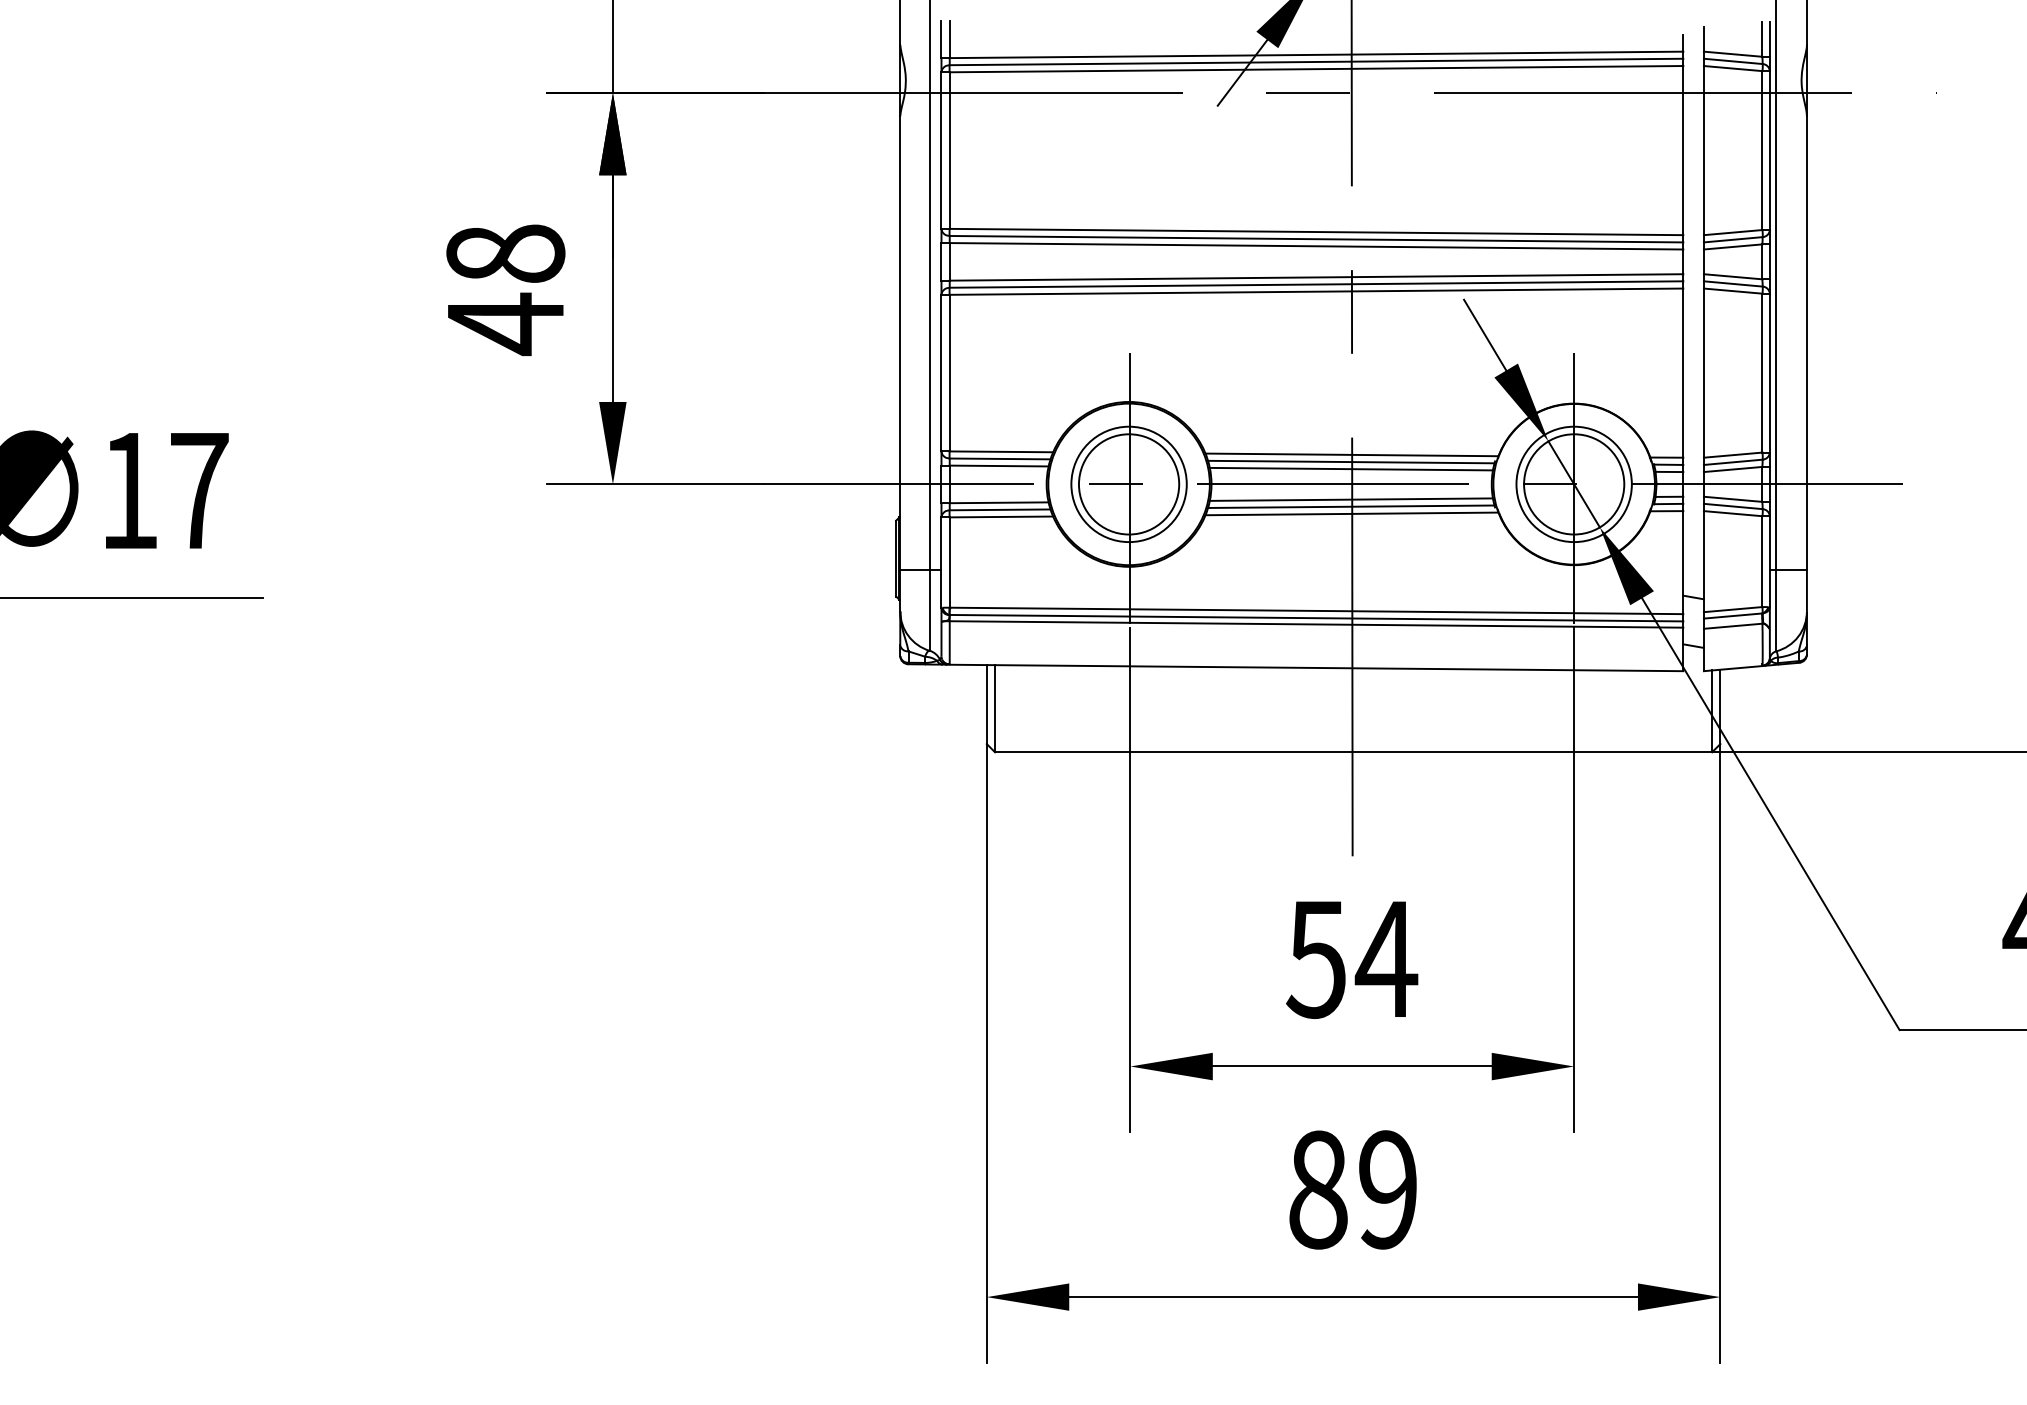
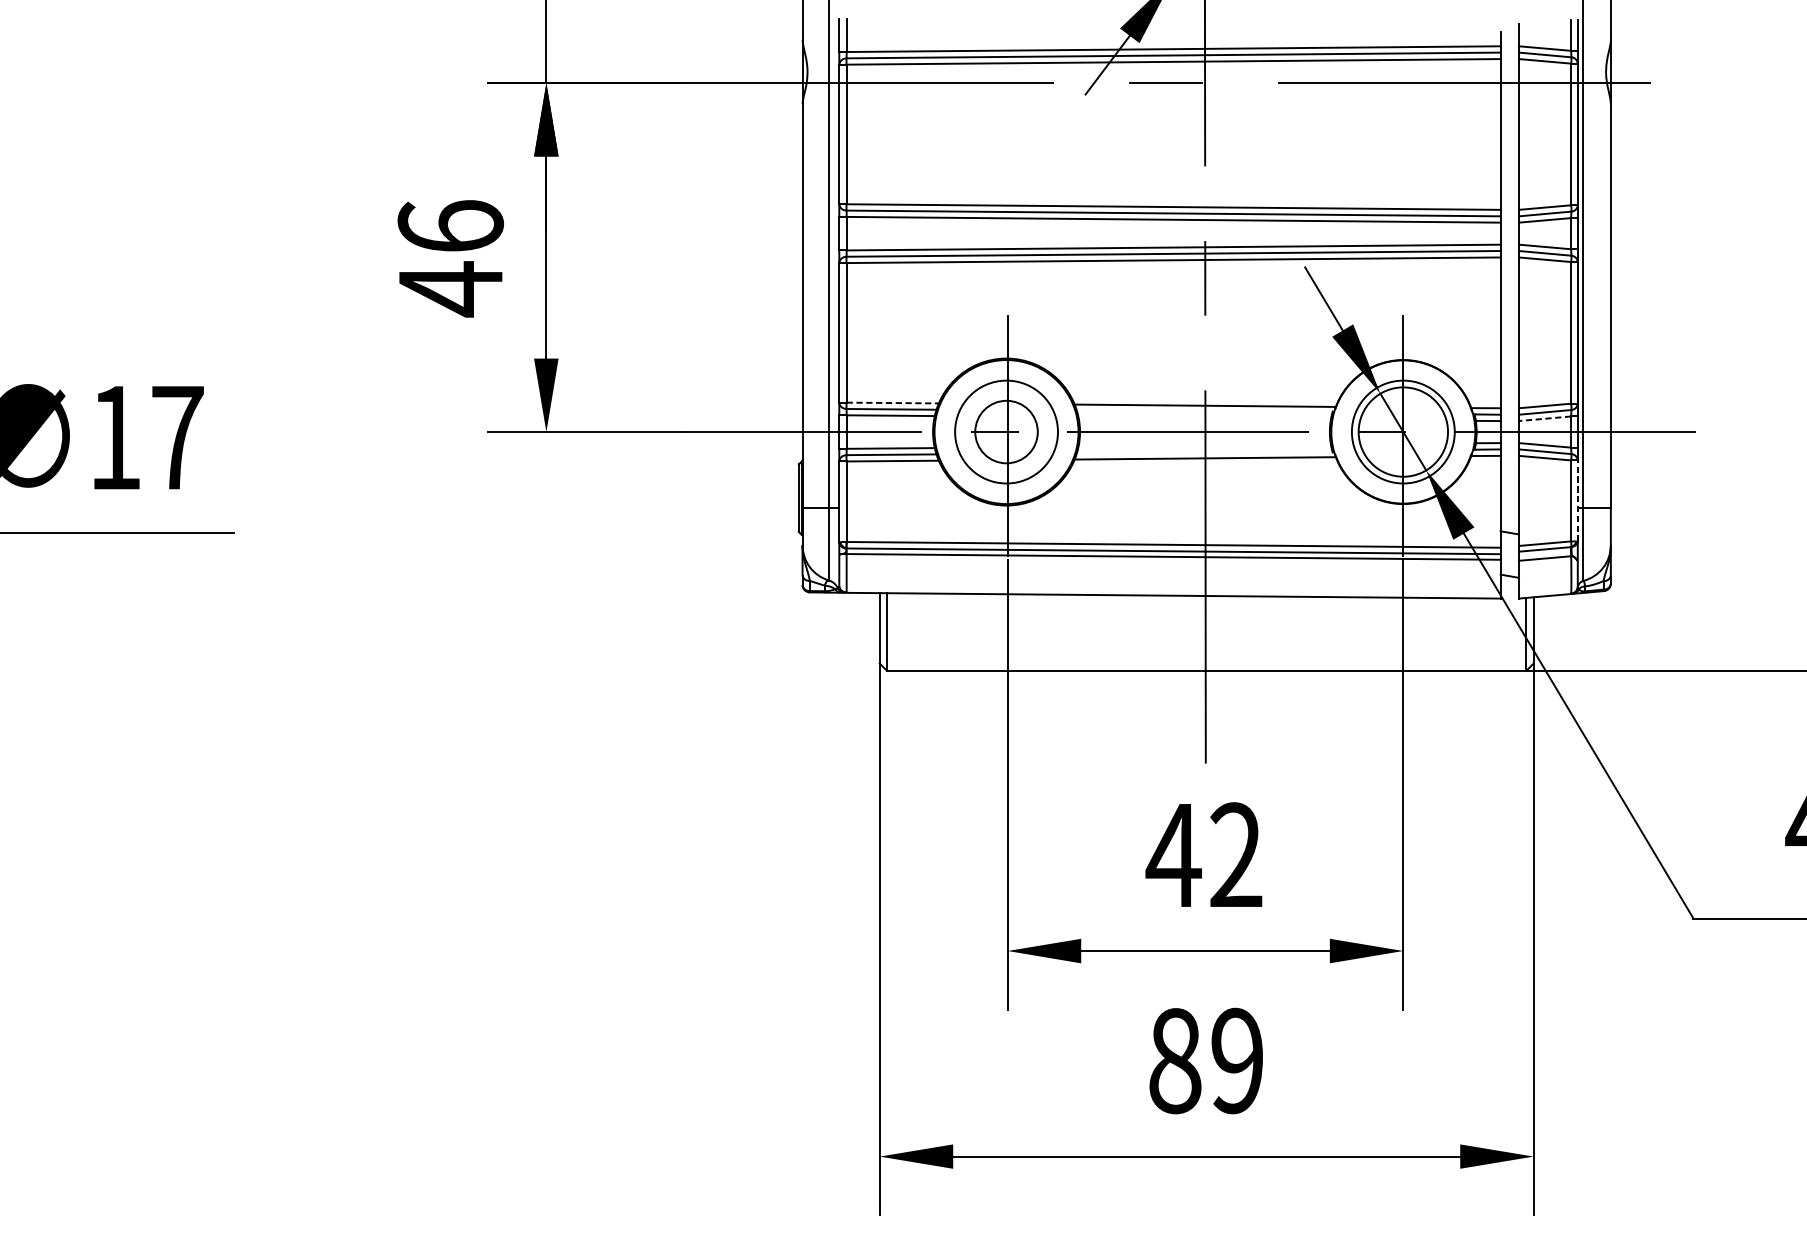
text: (505, 253) -> (450, 226), 48 -> 46
line: (1001, 451) -> (892, 402), solid -> dashed
line: (1351, 461) -> (1204, 411), removed
line: (1350, 468) -> (1203, 417), removed
line: (1732, 469) -> (1544, 418), solid -> dashed
circle: (1128, 484) -> (1006, 432), size x0.7
line: (1350, 499) -> (1203, 445), removed
line: (1351, 506) -> (1204, 451), removed
line: (1769, 561) -> (1577, 500), solid -> dashed
text: (1351, 958) -> (1204, 854), 54 -> 42

